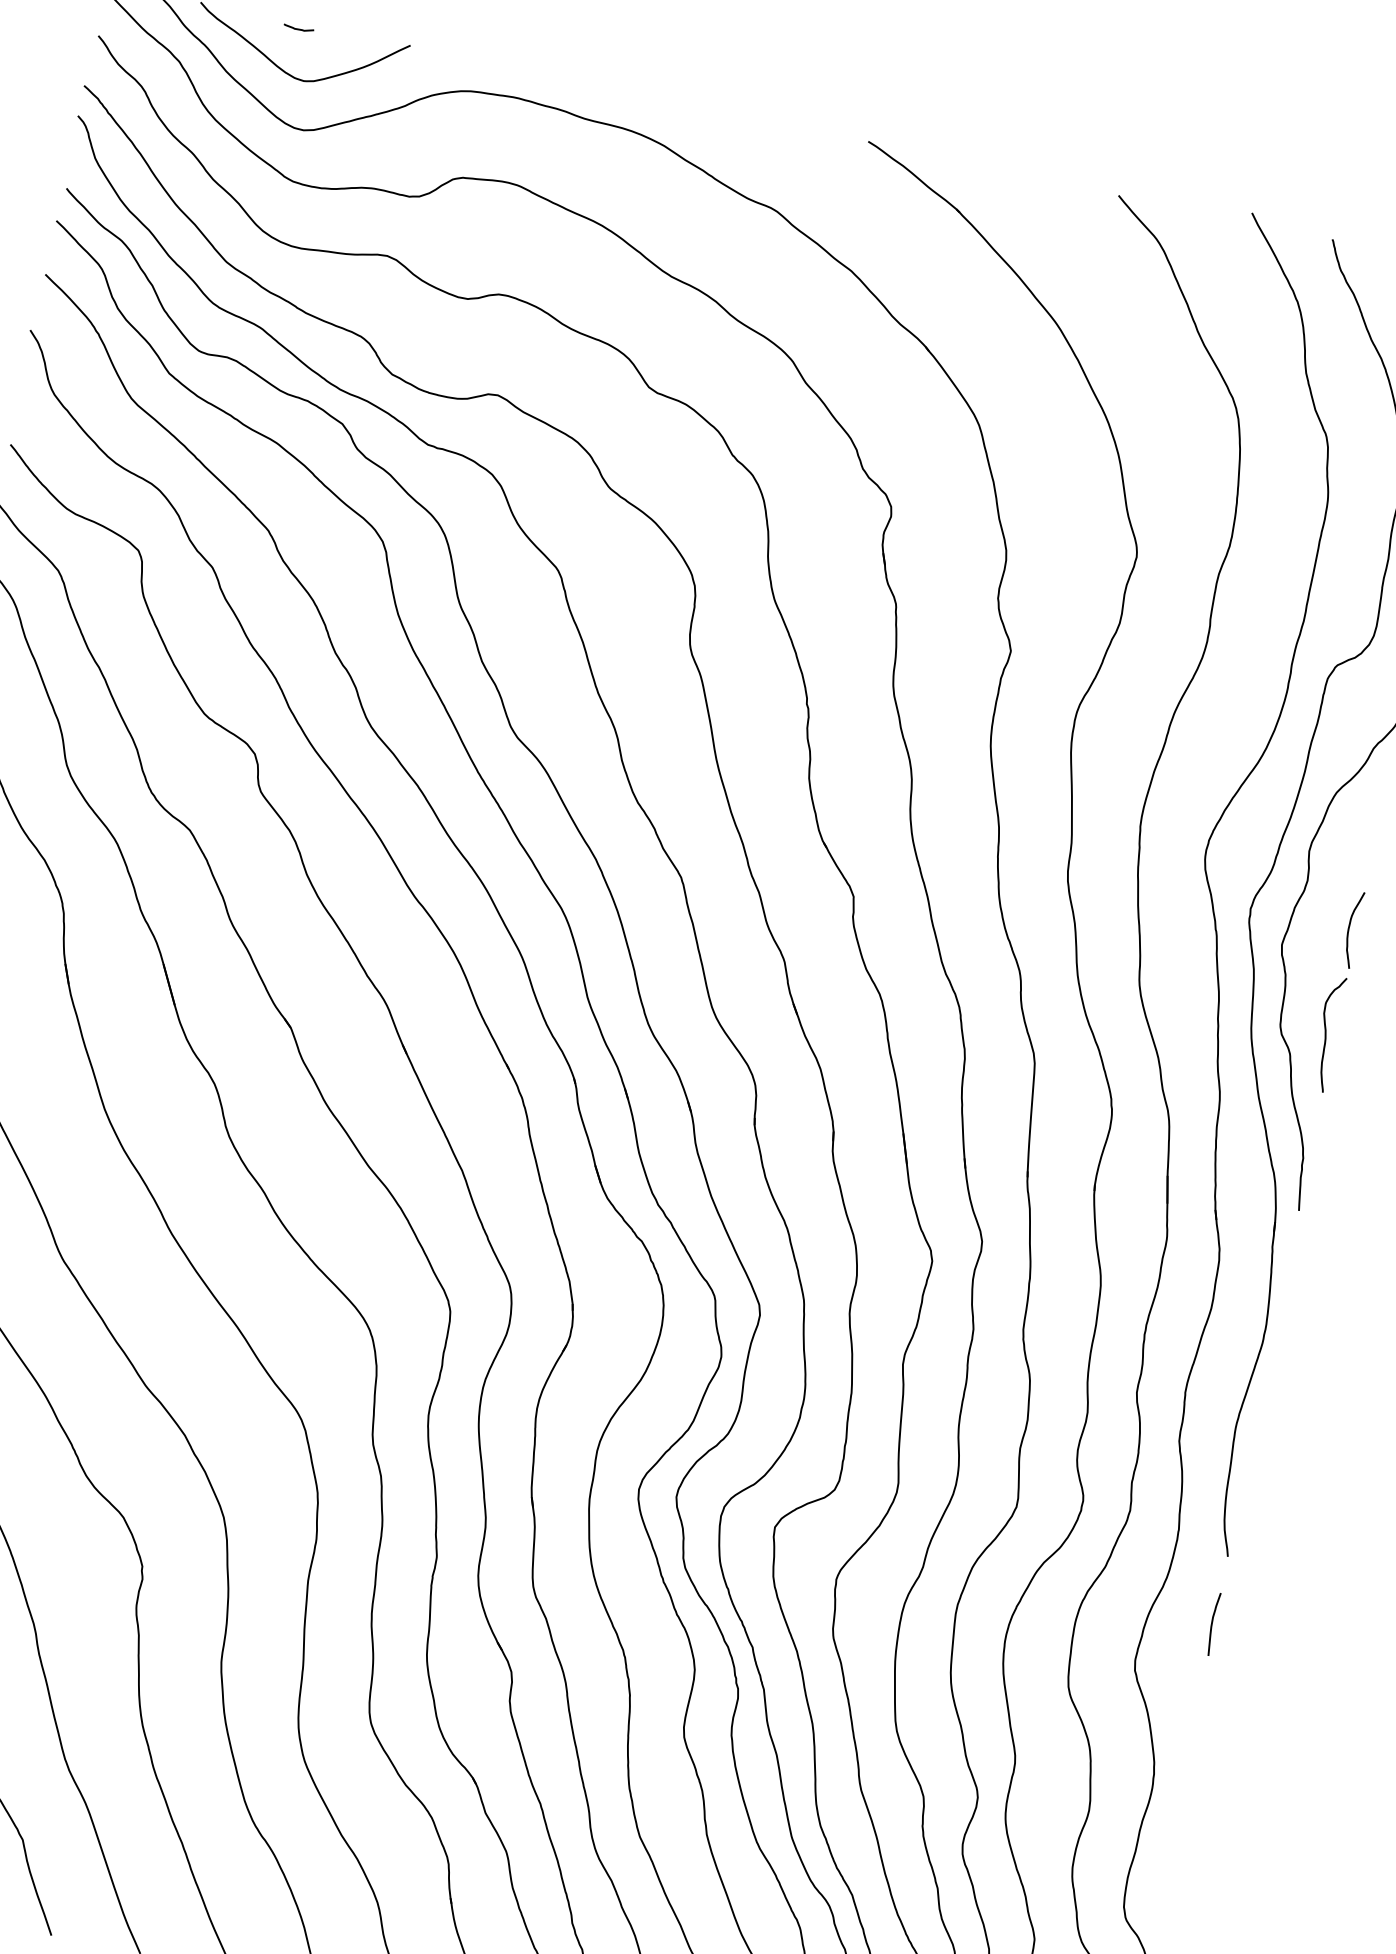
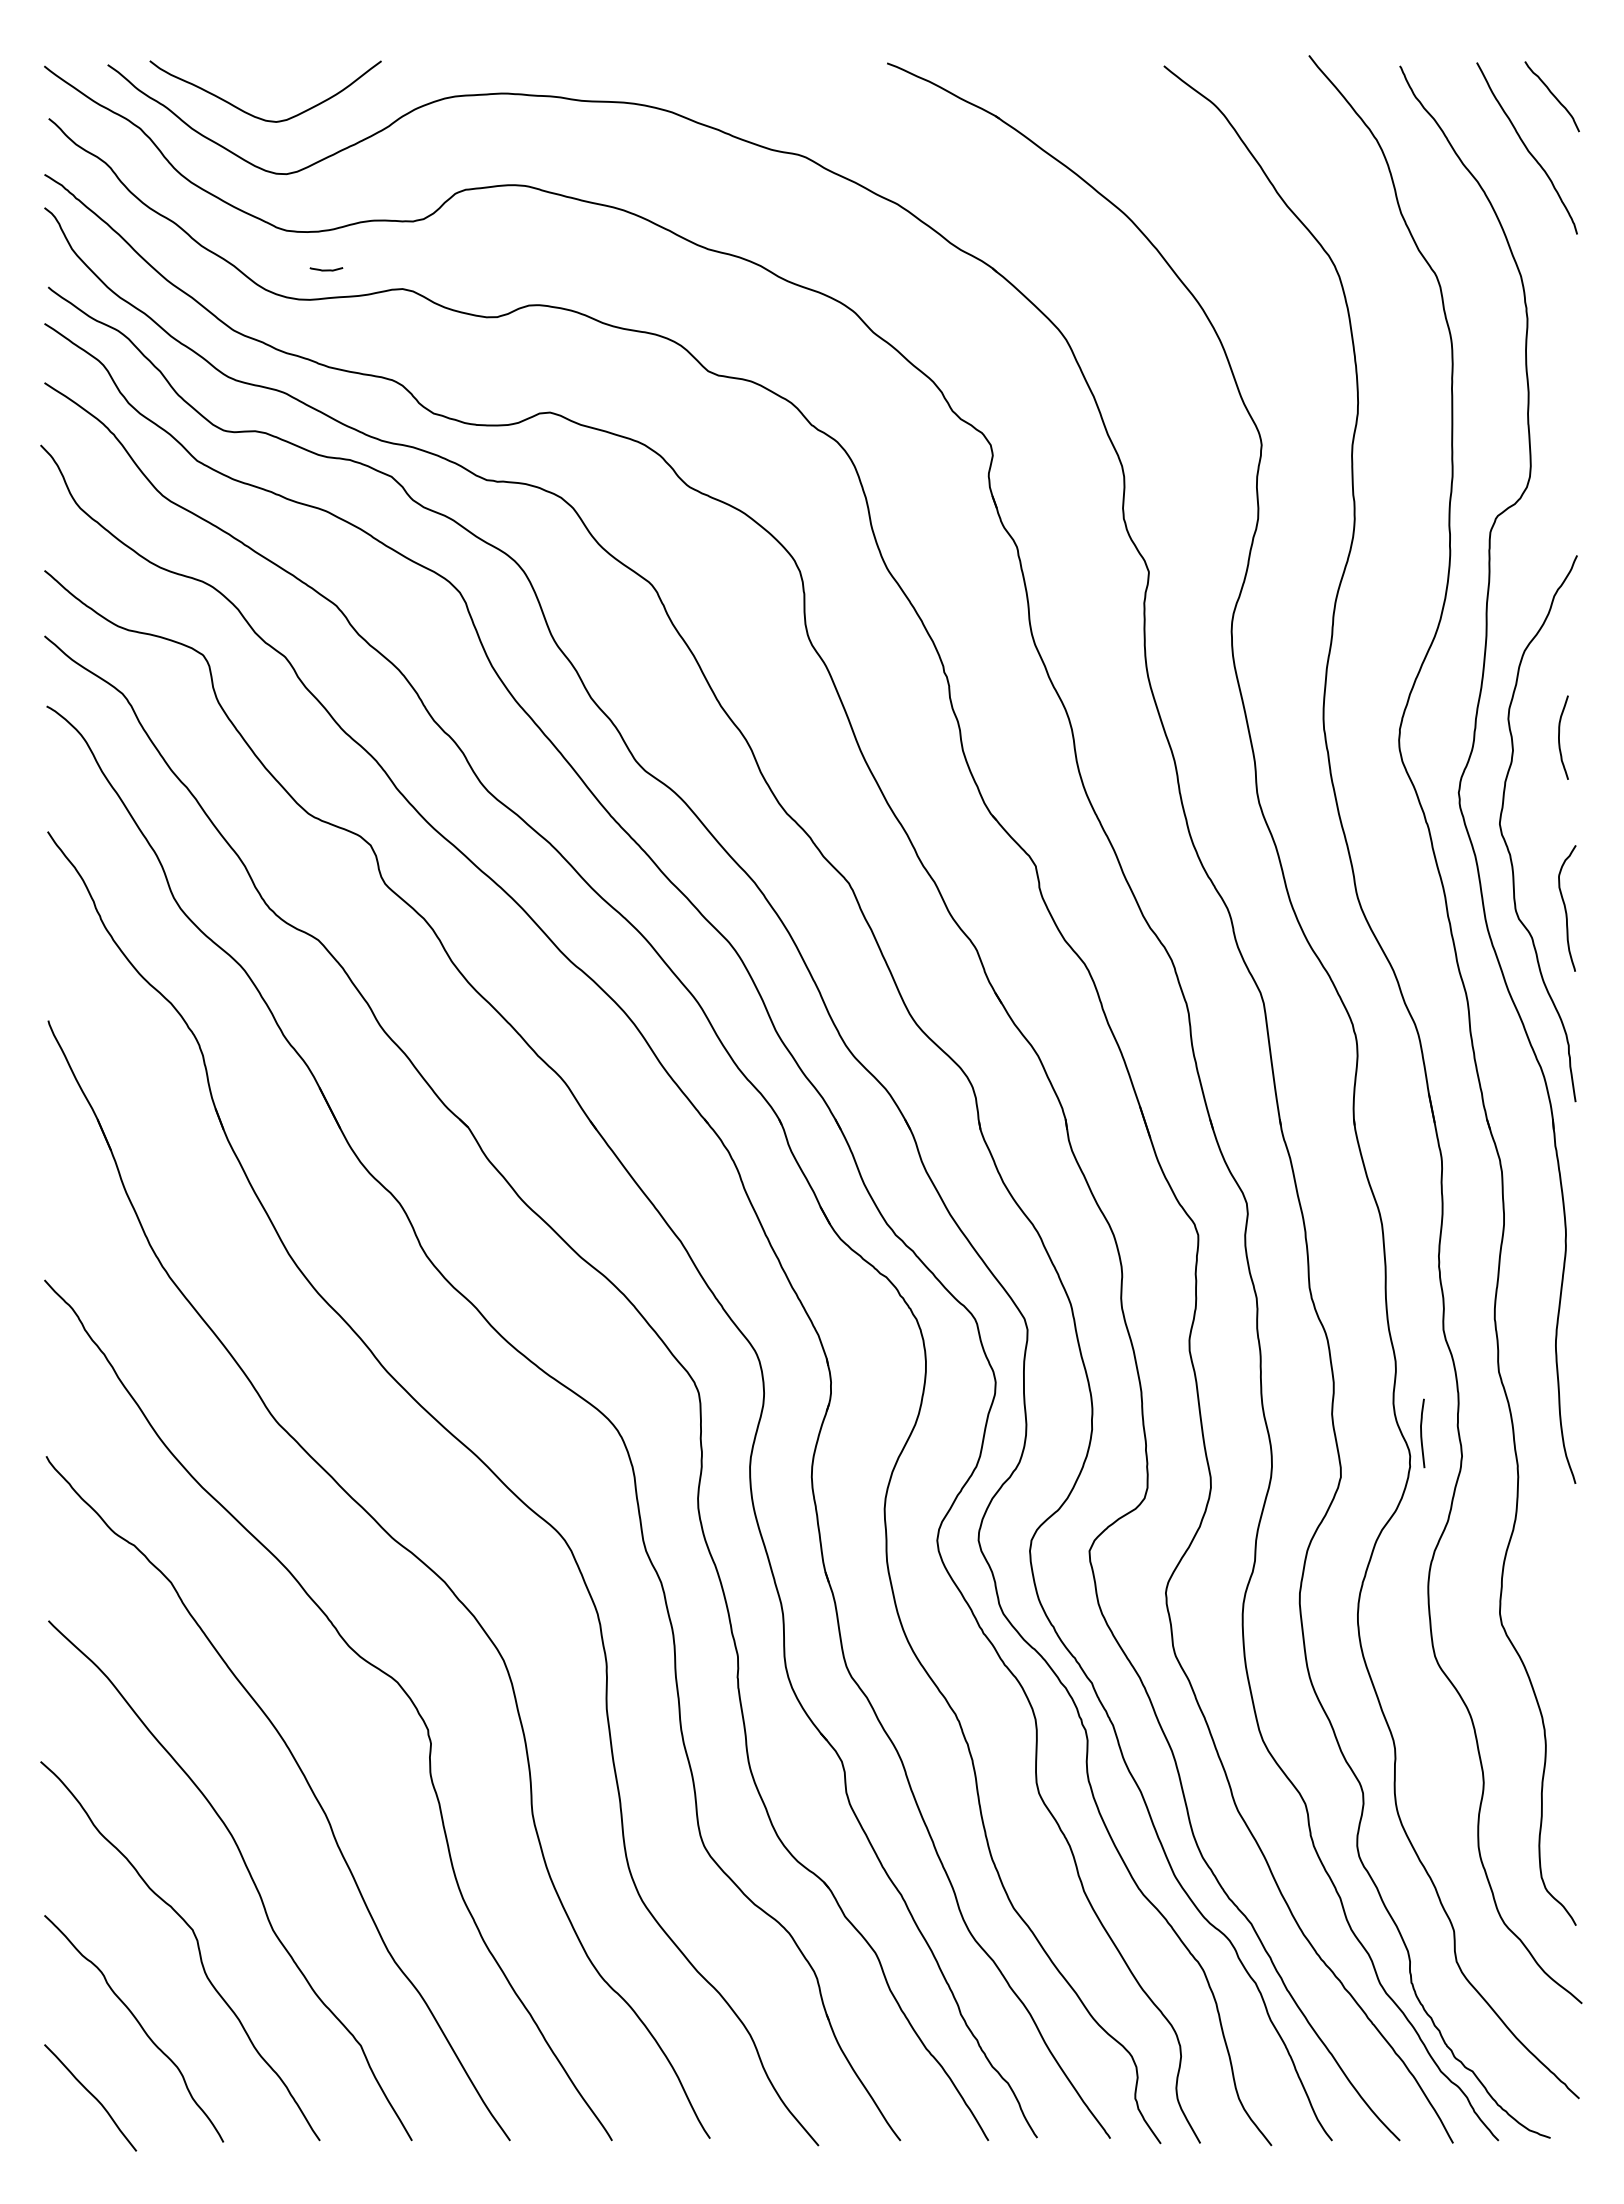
curve: (298, 28) -> (326, 269), moved
curve: (1349, 928) -> (1559, 737), moved
curve: (1213, 1624) -> (1422, 1433), moved

